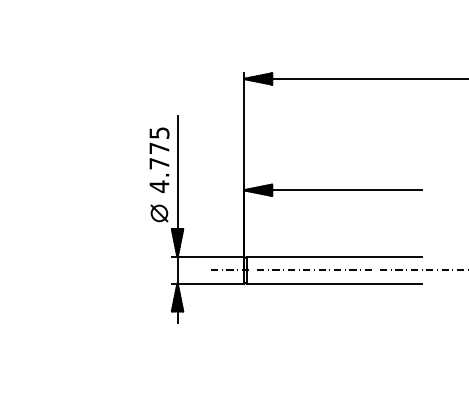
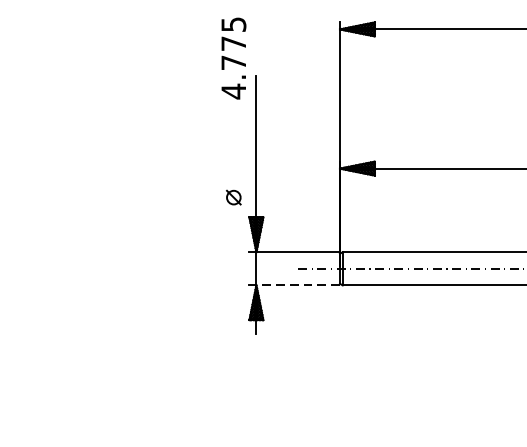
text: (159, 159) -> (233, 57), moved
part: (159, 213) -> (233, 197), size x0.7
line: (210, 283) -> (297, 285), solid -> dashed

